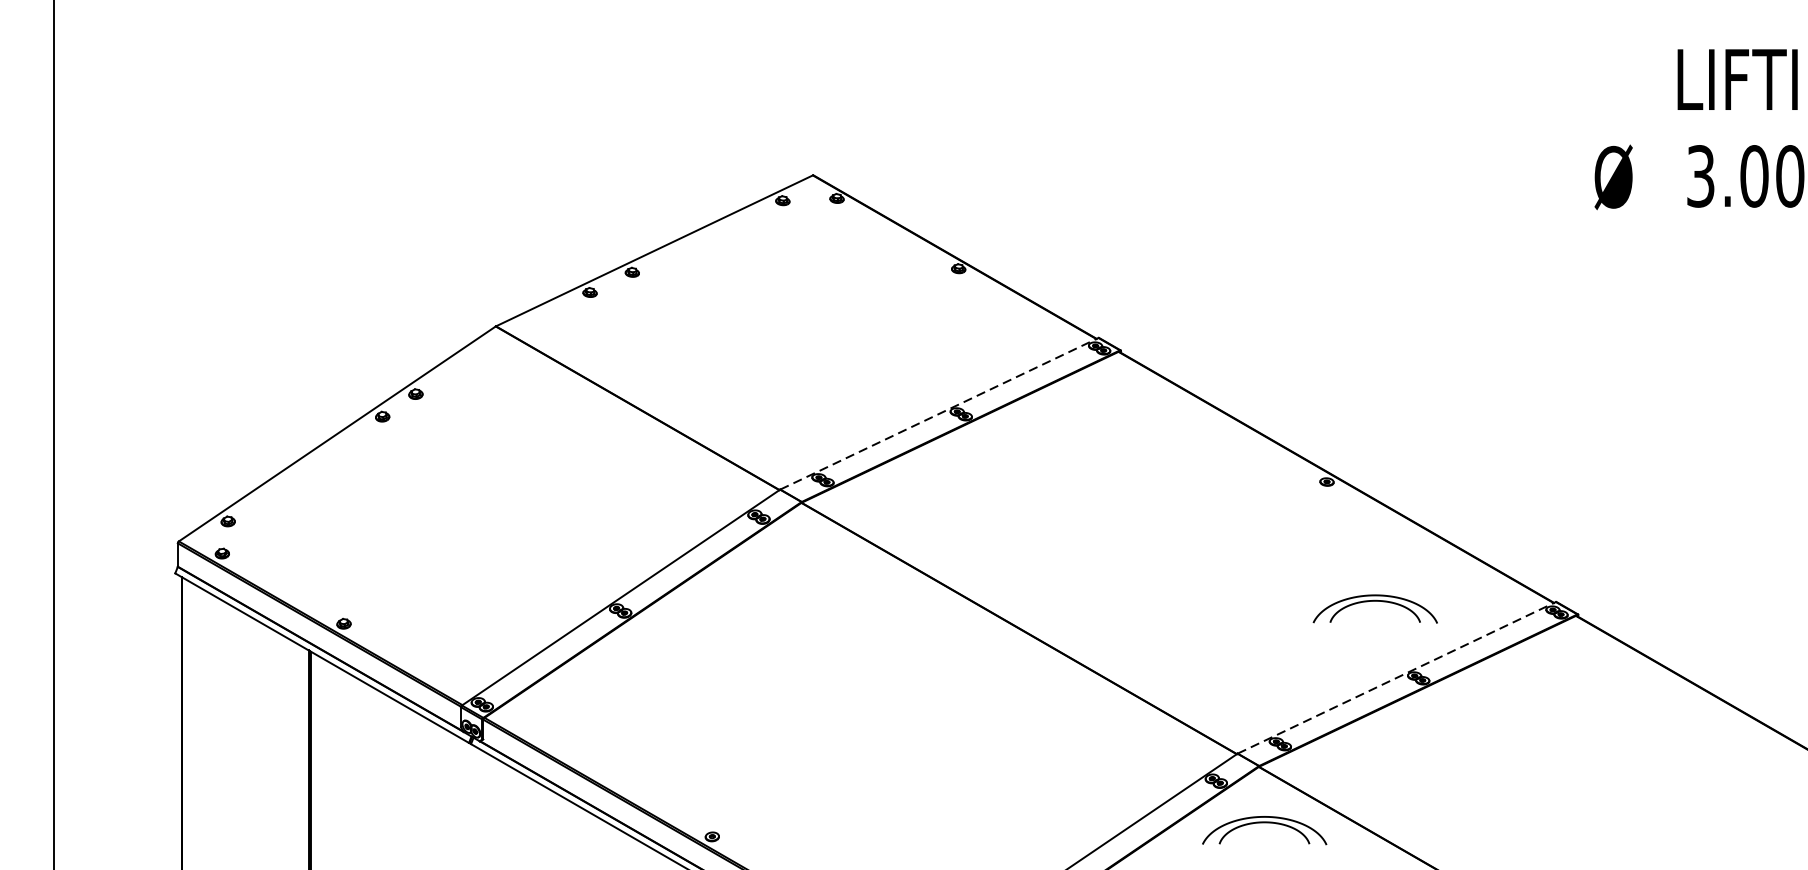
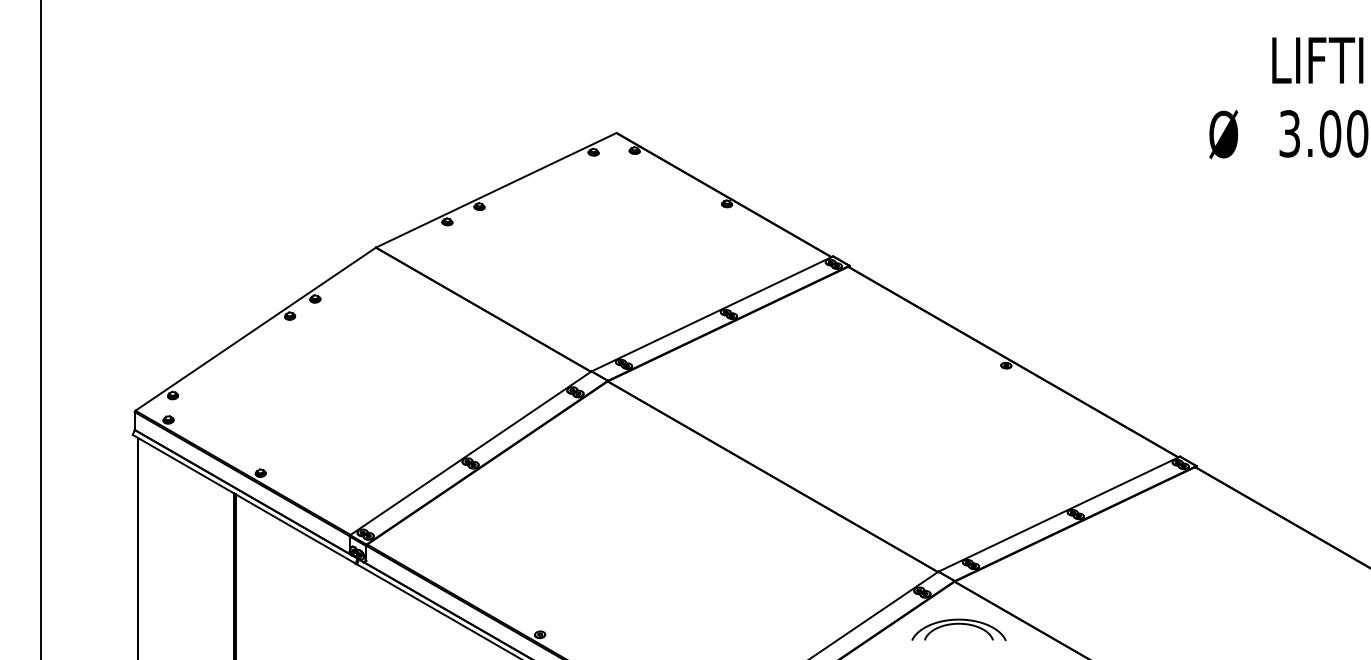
line: (939, 413) -> (712, 313), dashed -> solid
part: (1374, 608) -> (1042, 461), removed
line: (1397, 678) -> (1059, 514), dashed -> solid

